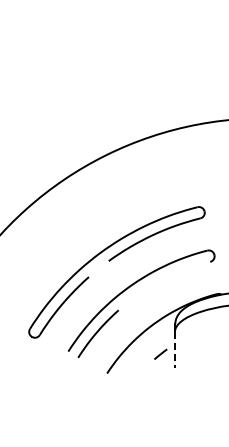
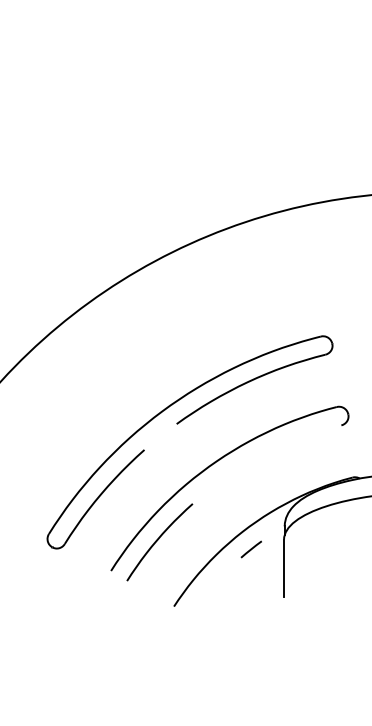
line: (174, 350) -> (283, 569), dashed -> solid
line: (160, 353) -> (250, 548), moved

